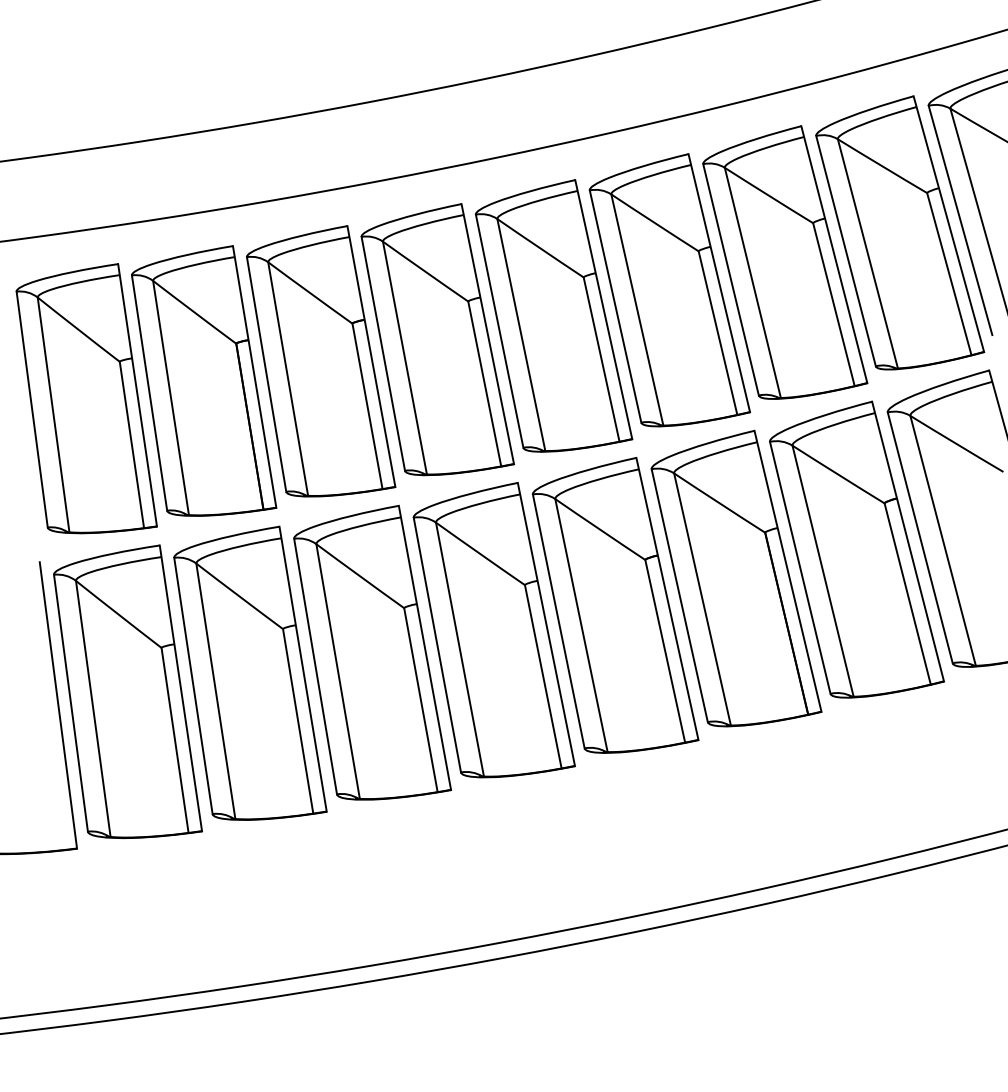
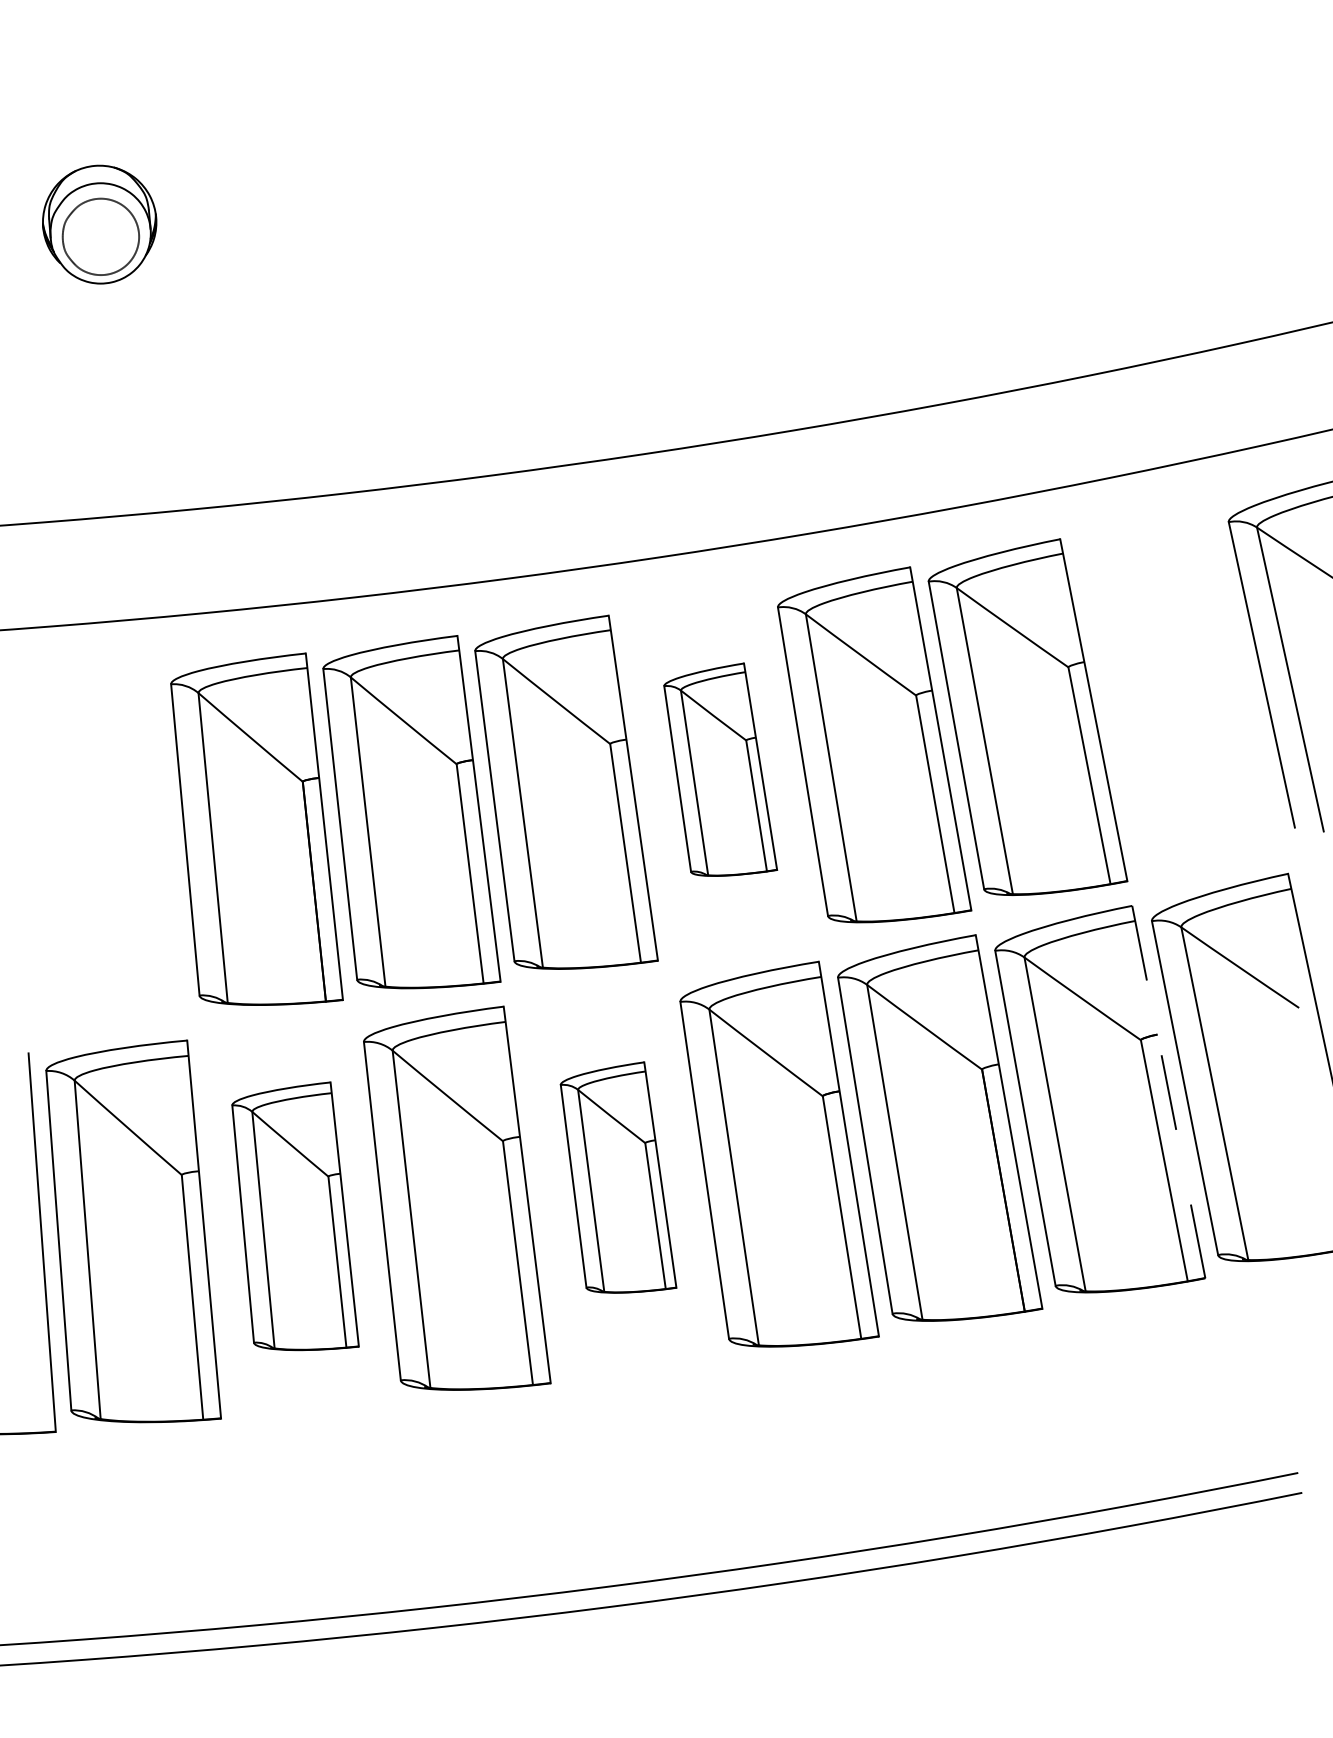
part: (899, 232) -> (1180, 686), removed
part: (553, 316) -> (720, 769), size x0.6
part: (85, 399) -> (101, 843), removed
line: (907, 541) -> (1168, 1092), solid -> dashed
part: (493, 630) -> (618, 1177), size x0.6
part: (249, 674) -> (295, 1216), size x0.7

